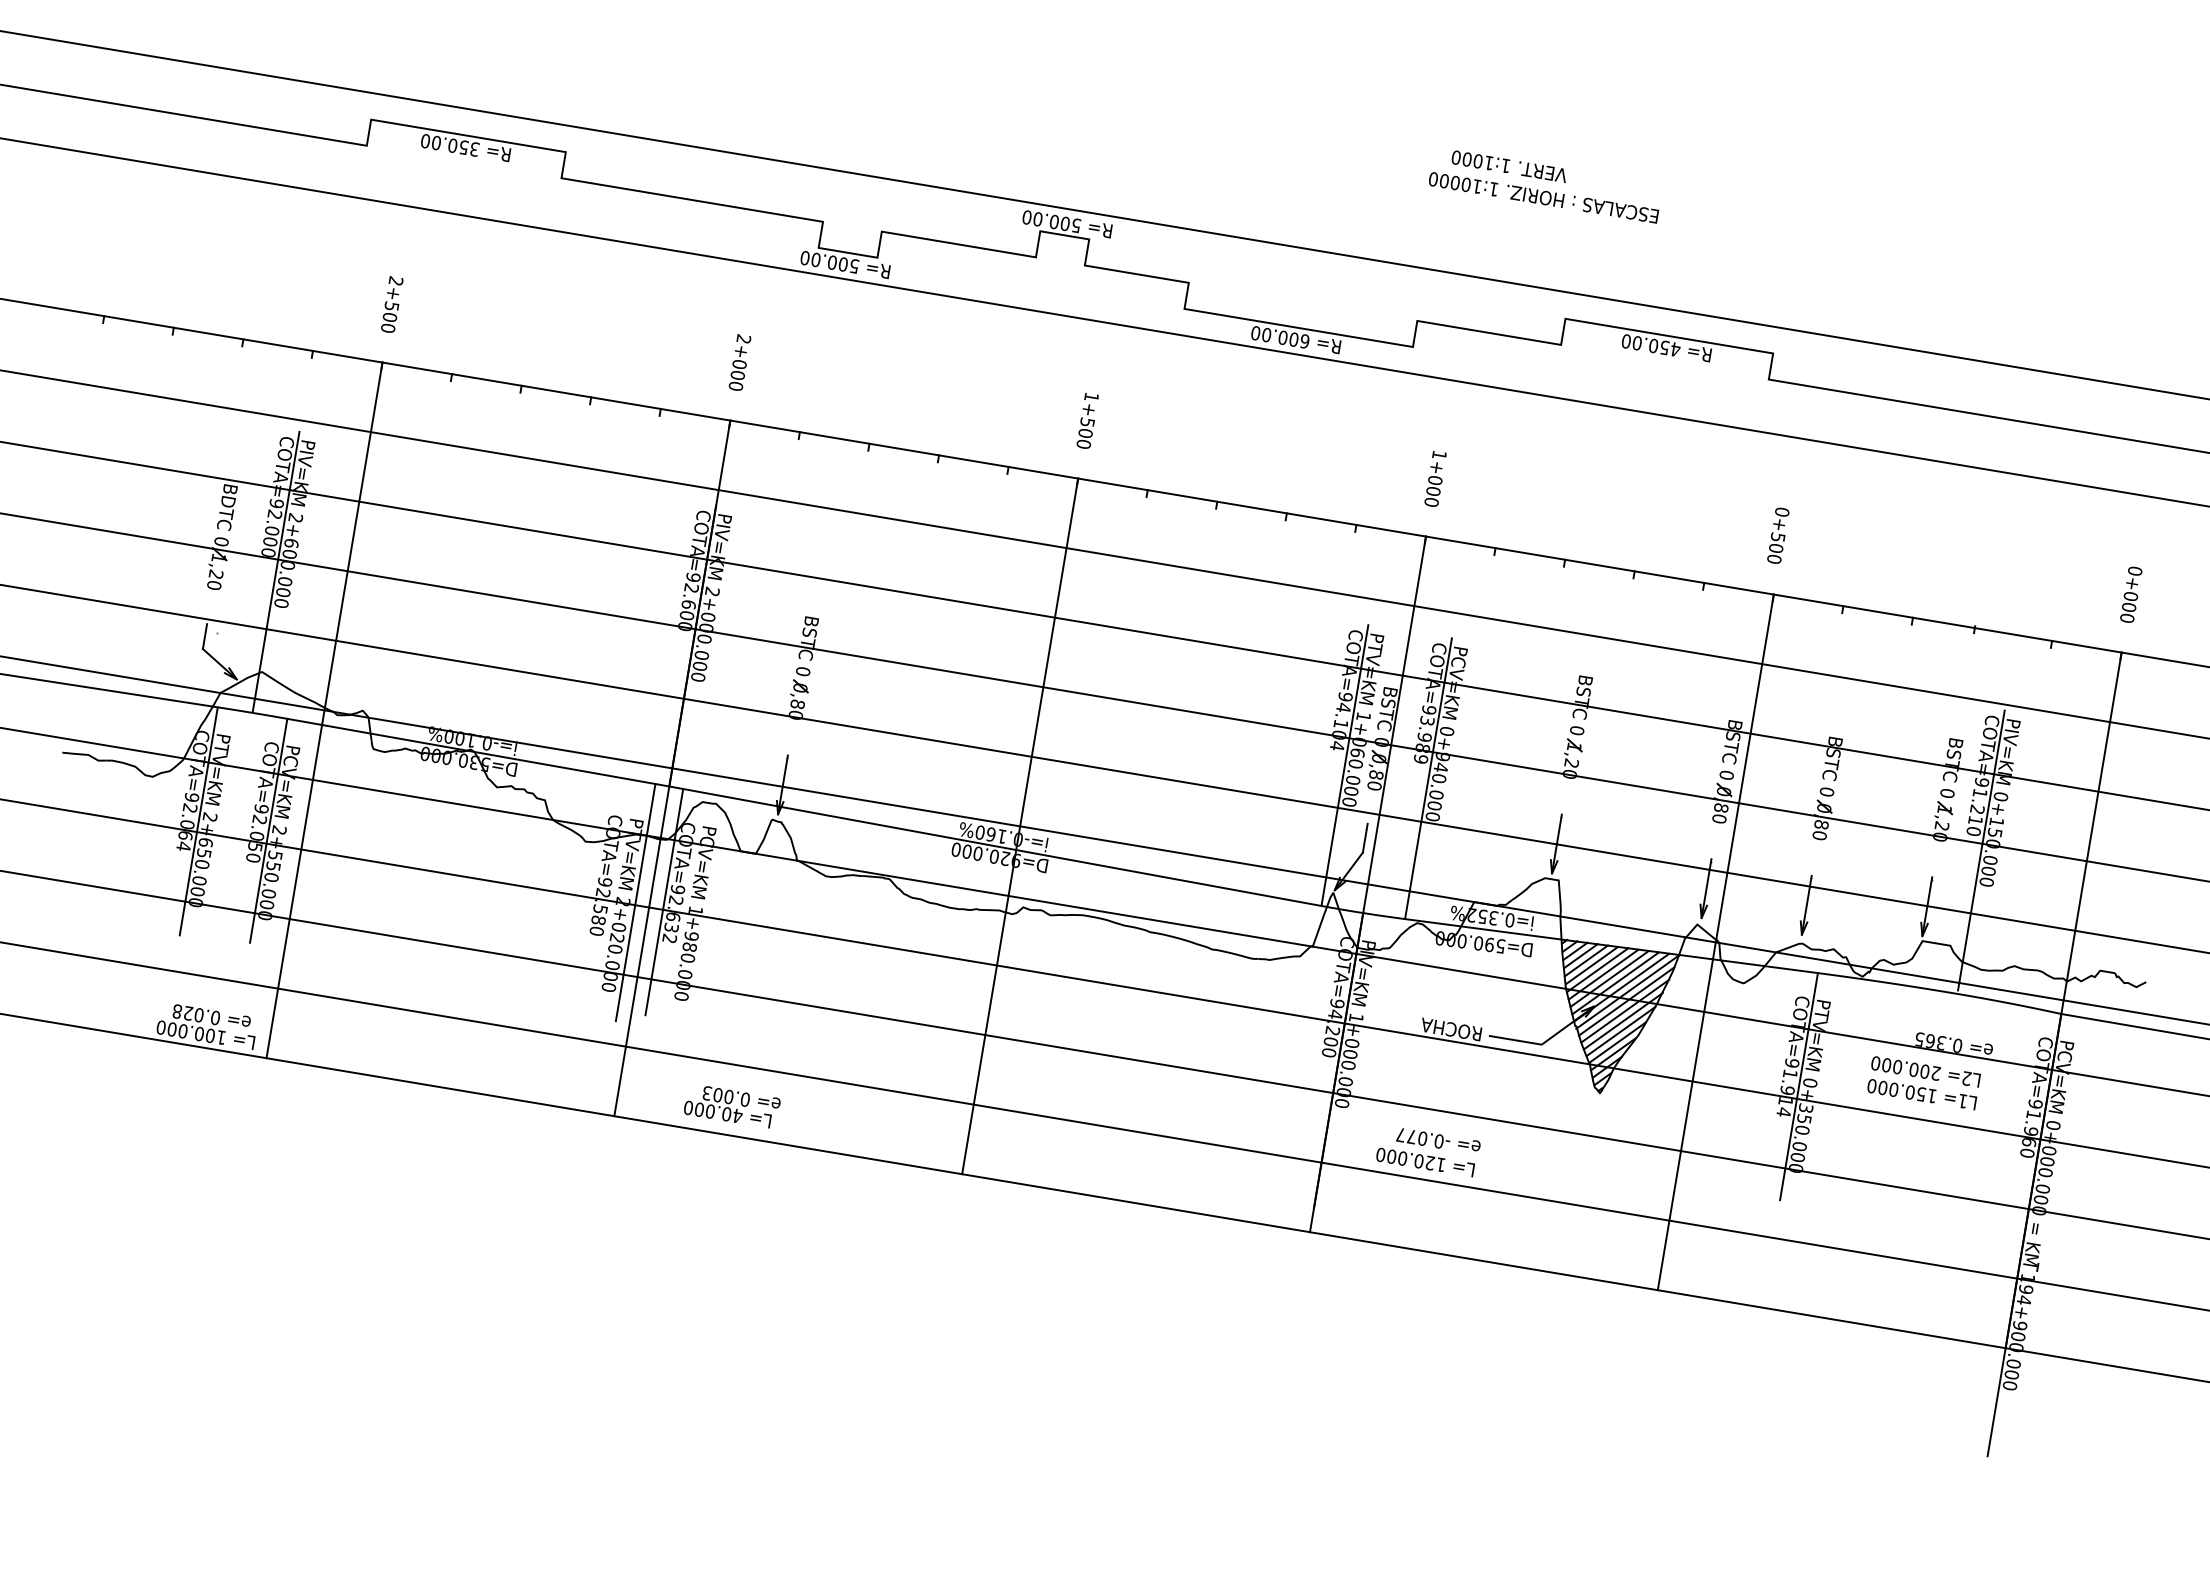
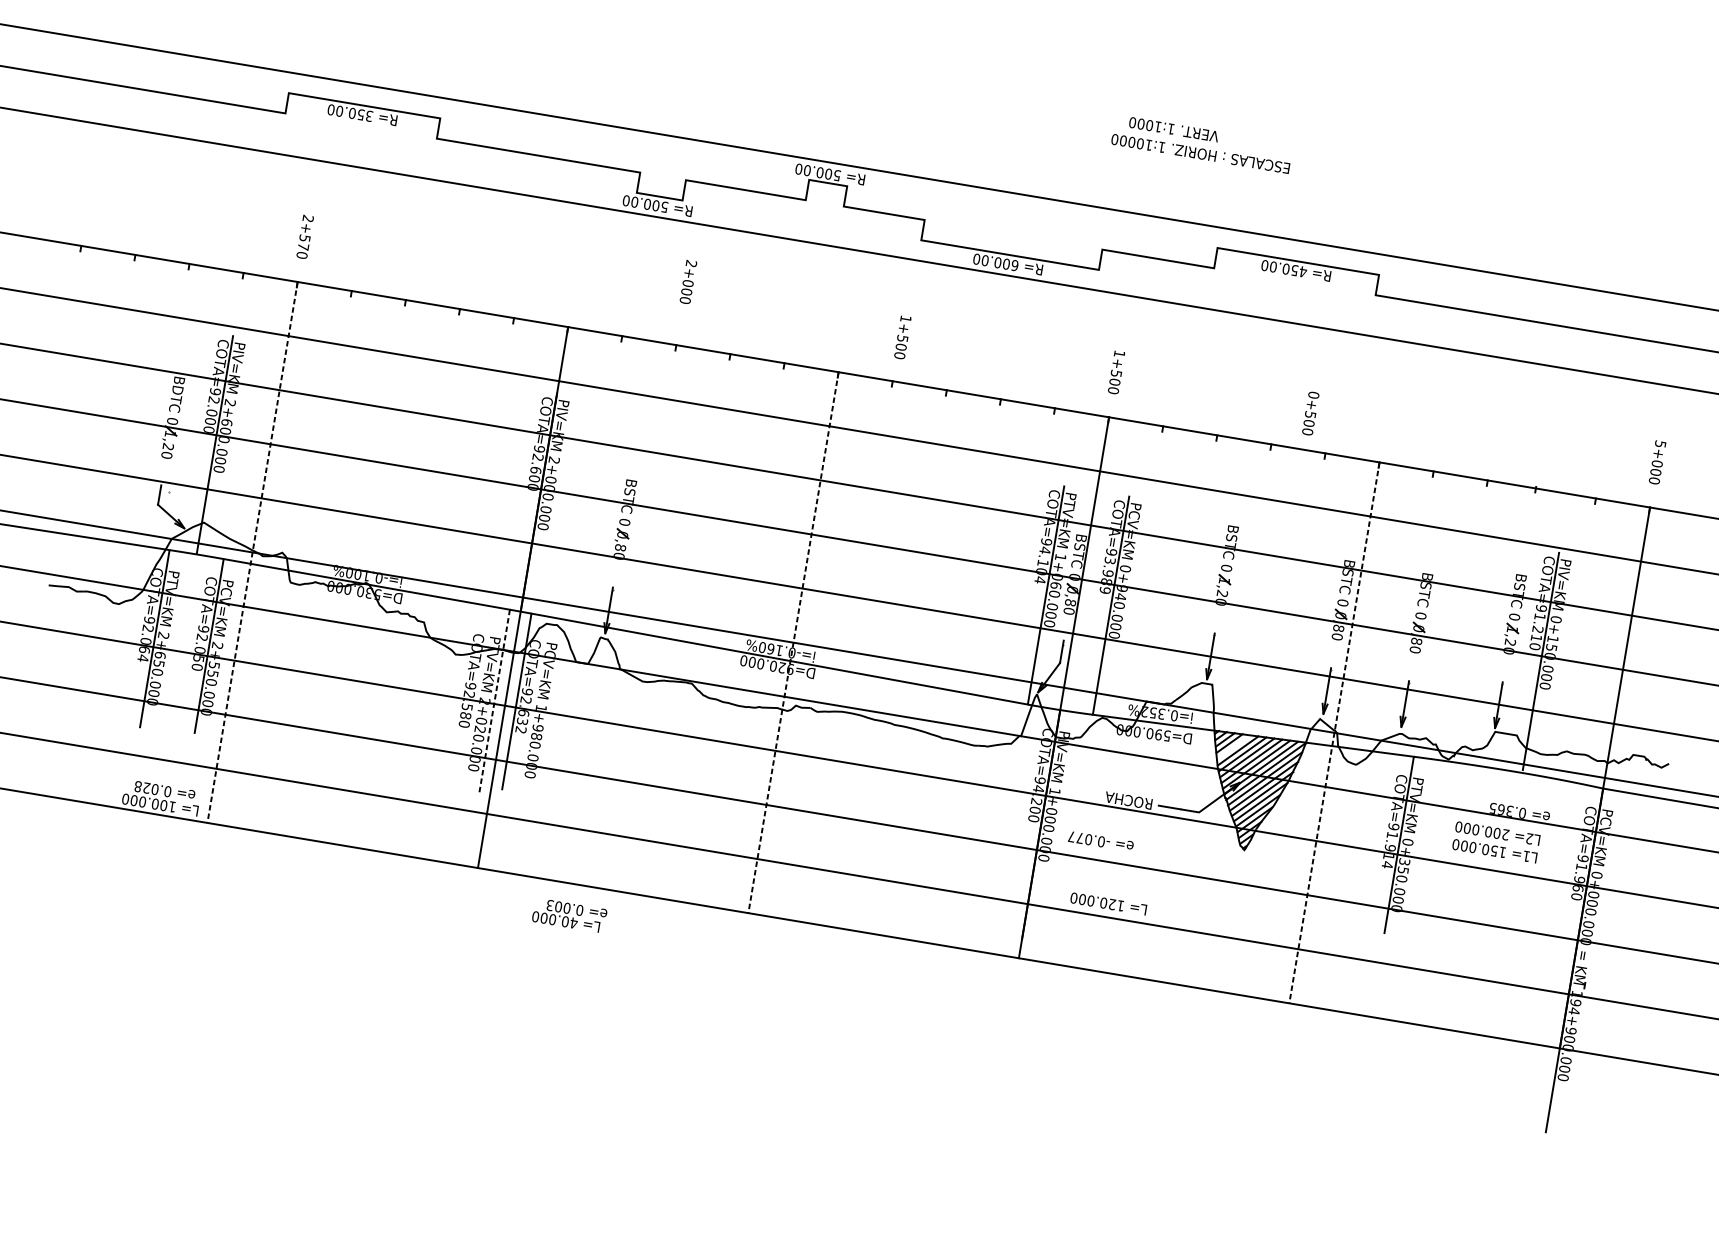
text: (389, 317) -> (303, 246), 2+500 -> 2+570
text: (739, 362) -> (688, 281), moved
text: (1087, 420) -> (902, 337), moved
text: (1435, 479) -> (1116, 372), 1+000 -> 1+500
text: (1778, 535) -> (1310, 413), moved
text: (2135, 570) -> (1660, 443), 0+000 -> 5+000
line: (324, 710) -> (252, 552), solid -> dashed
line: (1020, 826) -> (793, 642), solid -> dashed
line: (635, 902) -> (494, 701), solid -> dashed
line: (1715, 942) -> (1334, 732), solid -> dashed
line: (1585, 960) -> (1233, 746), removed
text: (732, 1107) -> (569, 916), moved
text: (1438, 1139) -> (1100, 840), moved

